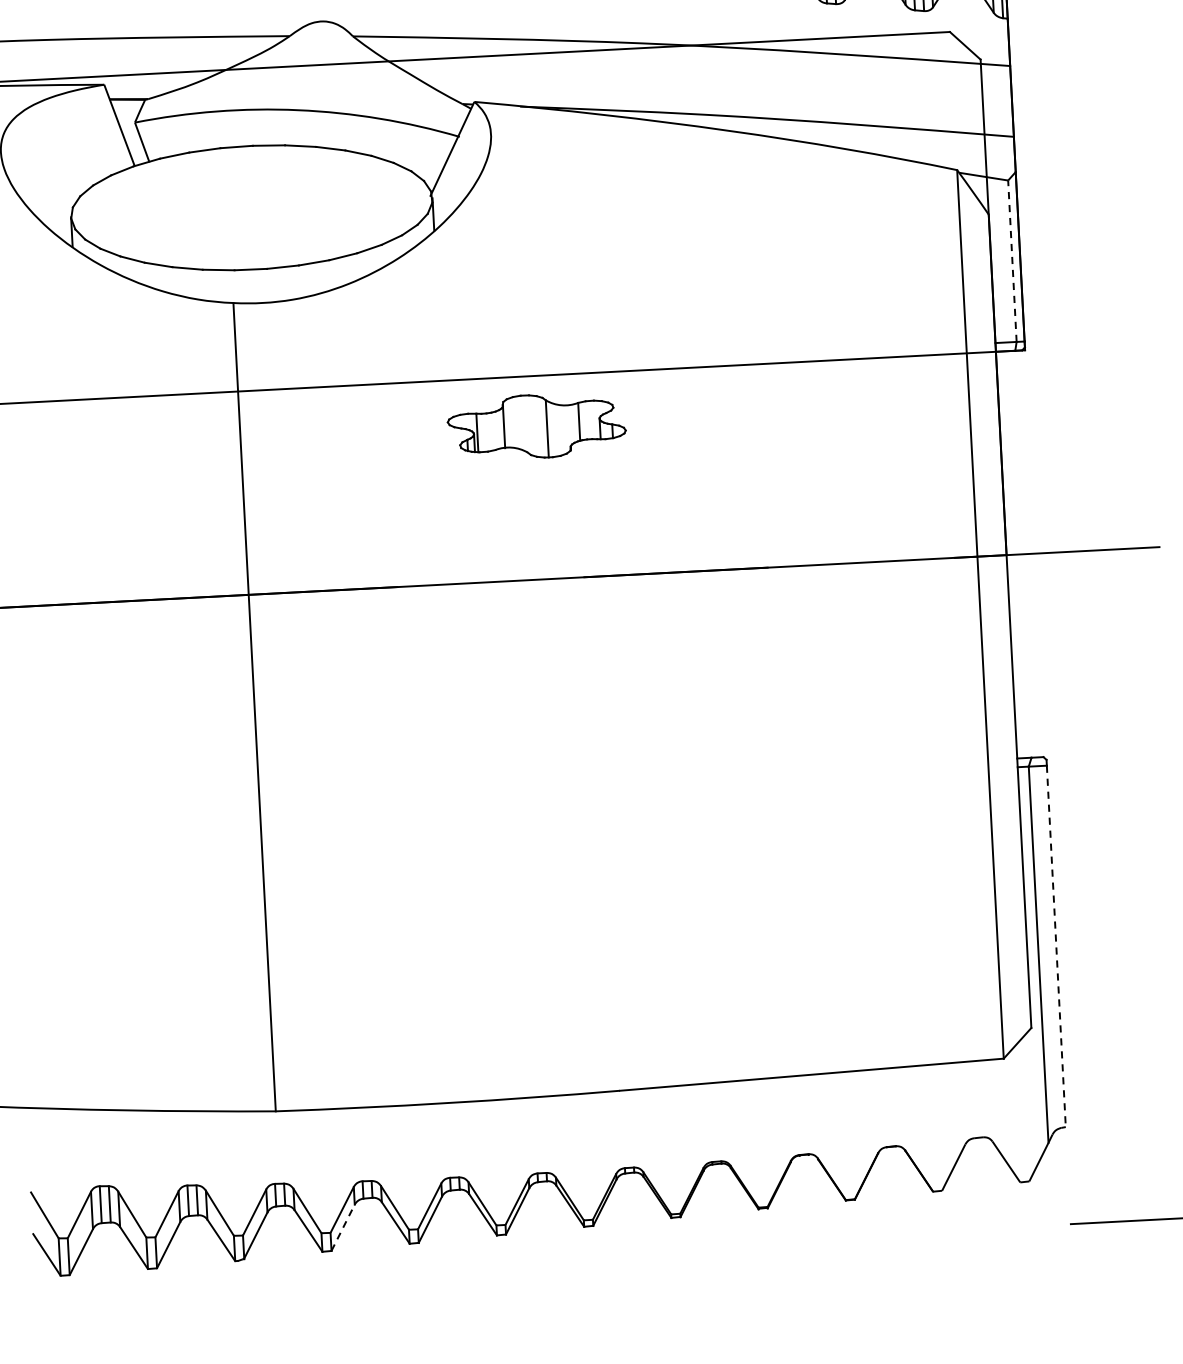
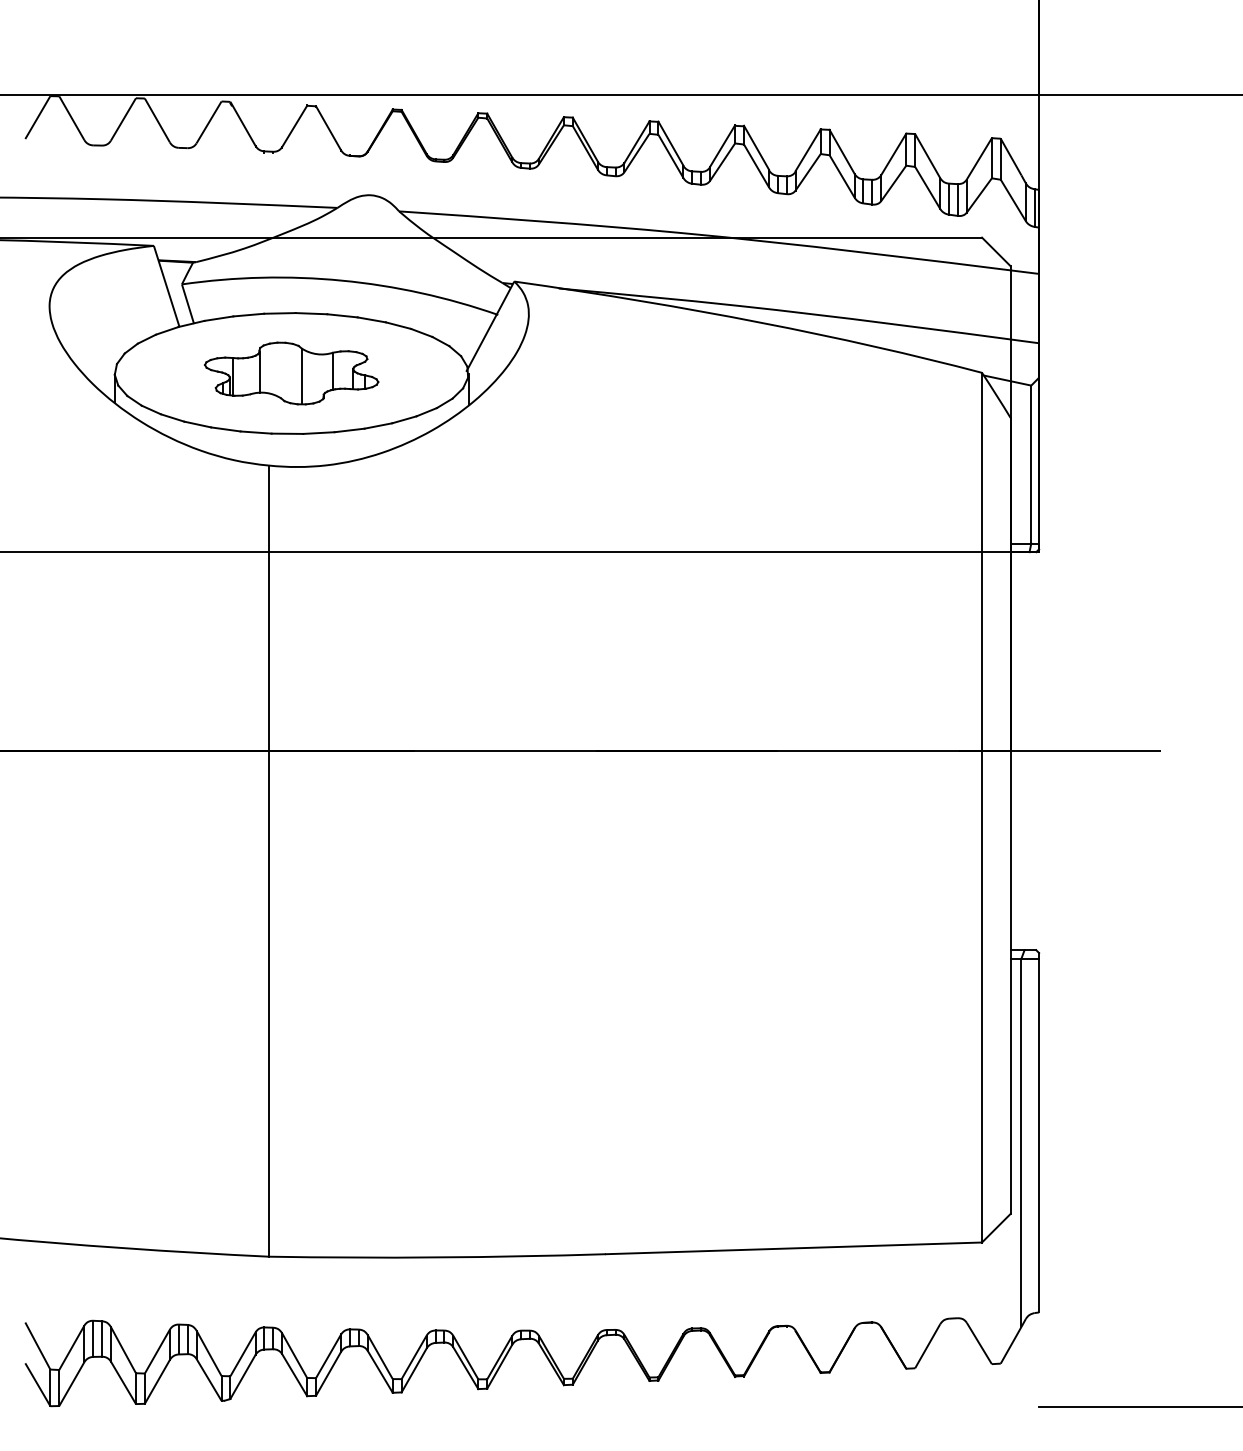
line: (1012, 261) -> (1031, 464), dashed -> solid
part: (536, 426) -> (291, 373), moved
line: (1056, 946) -> (1039, 1135), dashed -> solid
line: (343, 1227) -> (328, 1373), dashed -> solid

